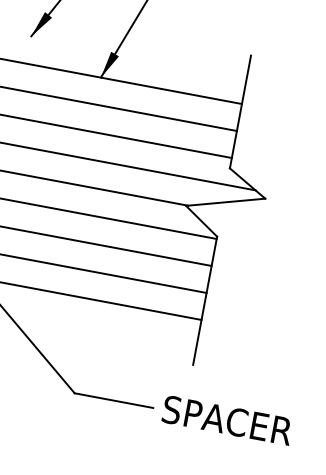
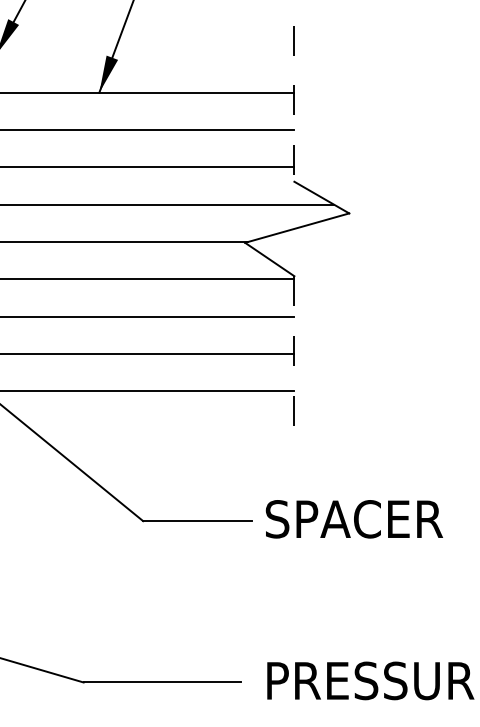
line: (240, 112) -> (294, 104), solid -> dashed
line: (205, 300) -> (294, 364), solid -> dashed

